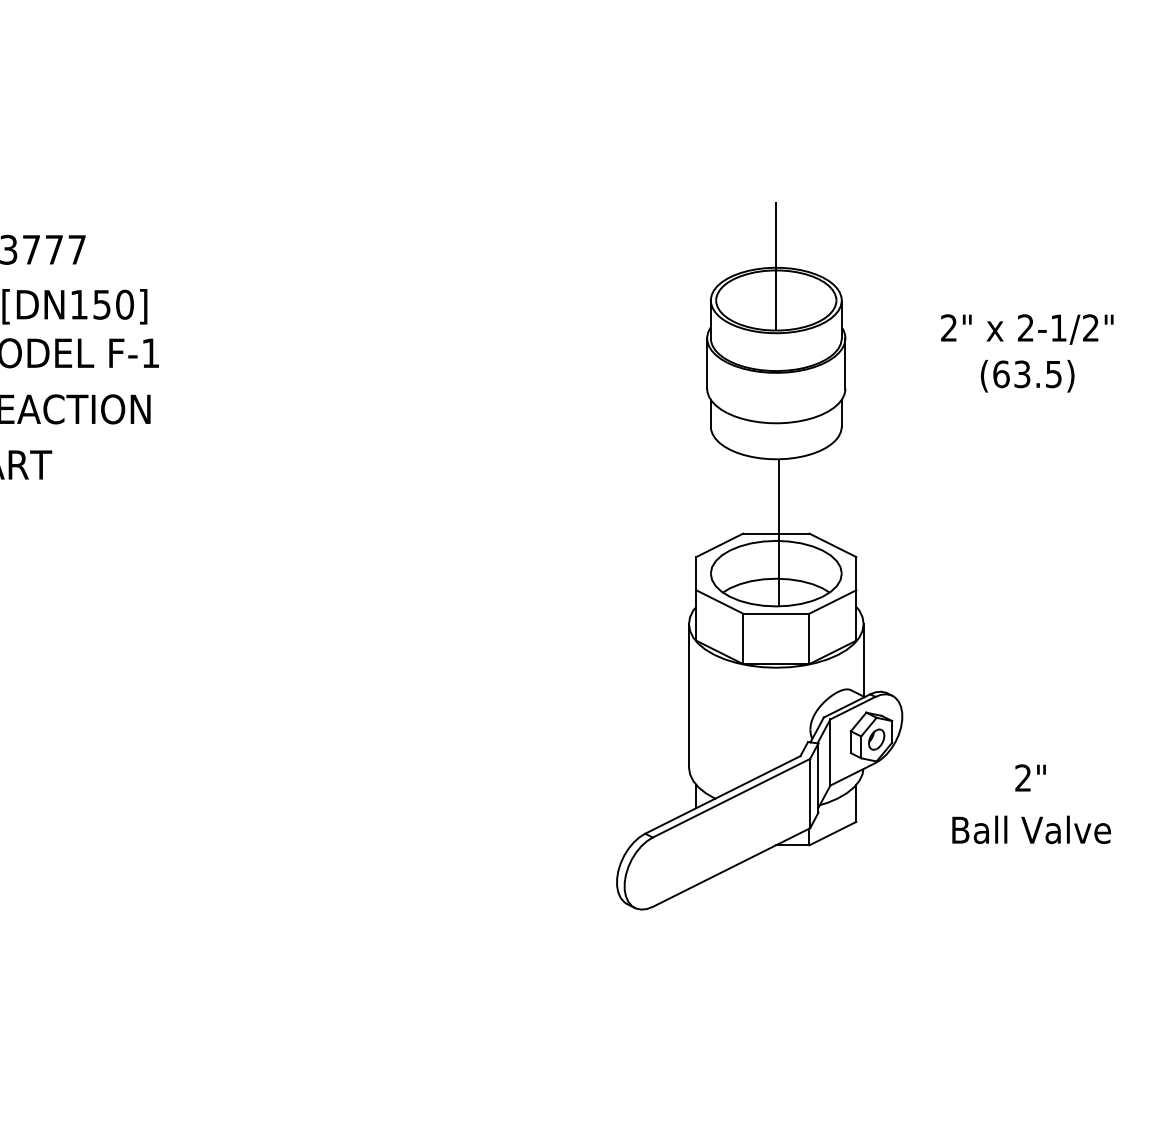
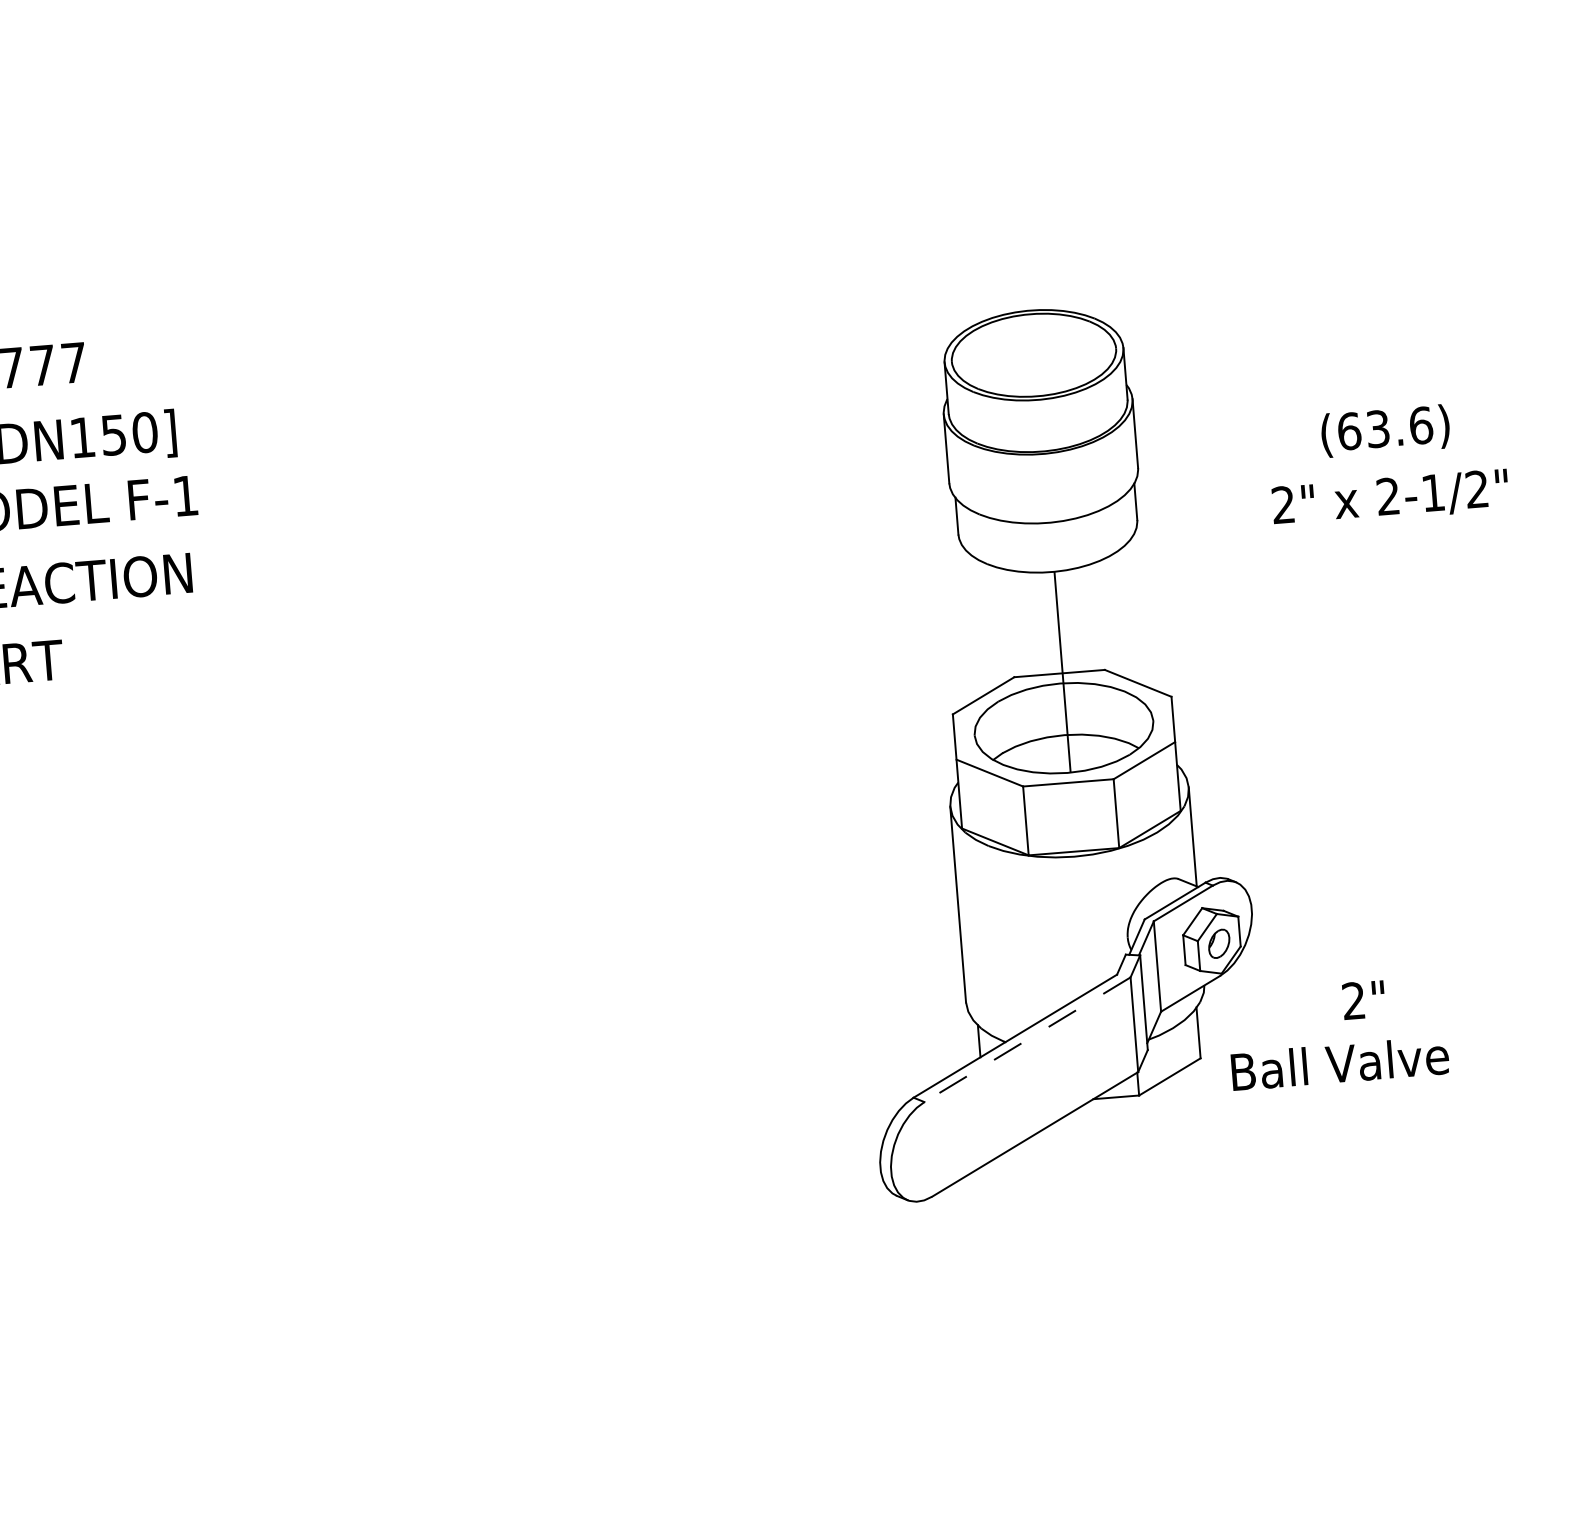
line: (776, 265) -> (1030, 307), removed
text: (1027, 329) -> (1390, 498), moved
text: (1053, 374) -> (1420, 425), (63.5) -> (63.6)
text: (1030, 777) -> (1363, 999), moved
line: (731, 798) -> (1027, 1040), solid -> dashed
text: (1031, 829) -> (1339, 1063), moved

